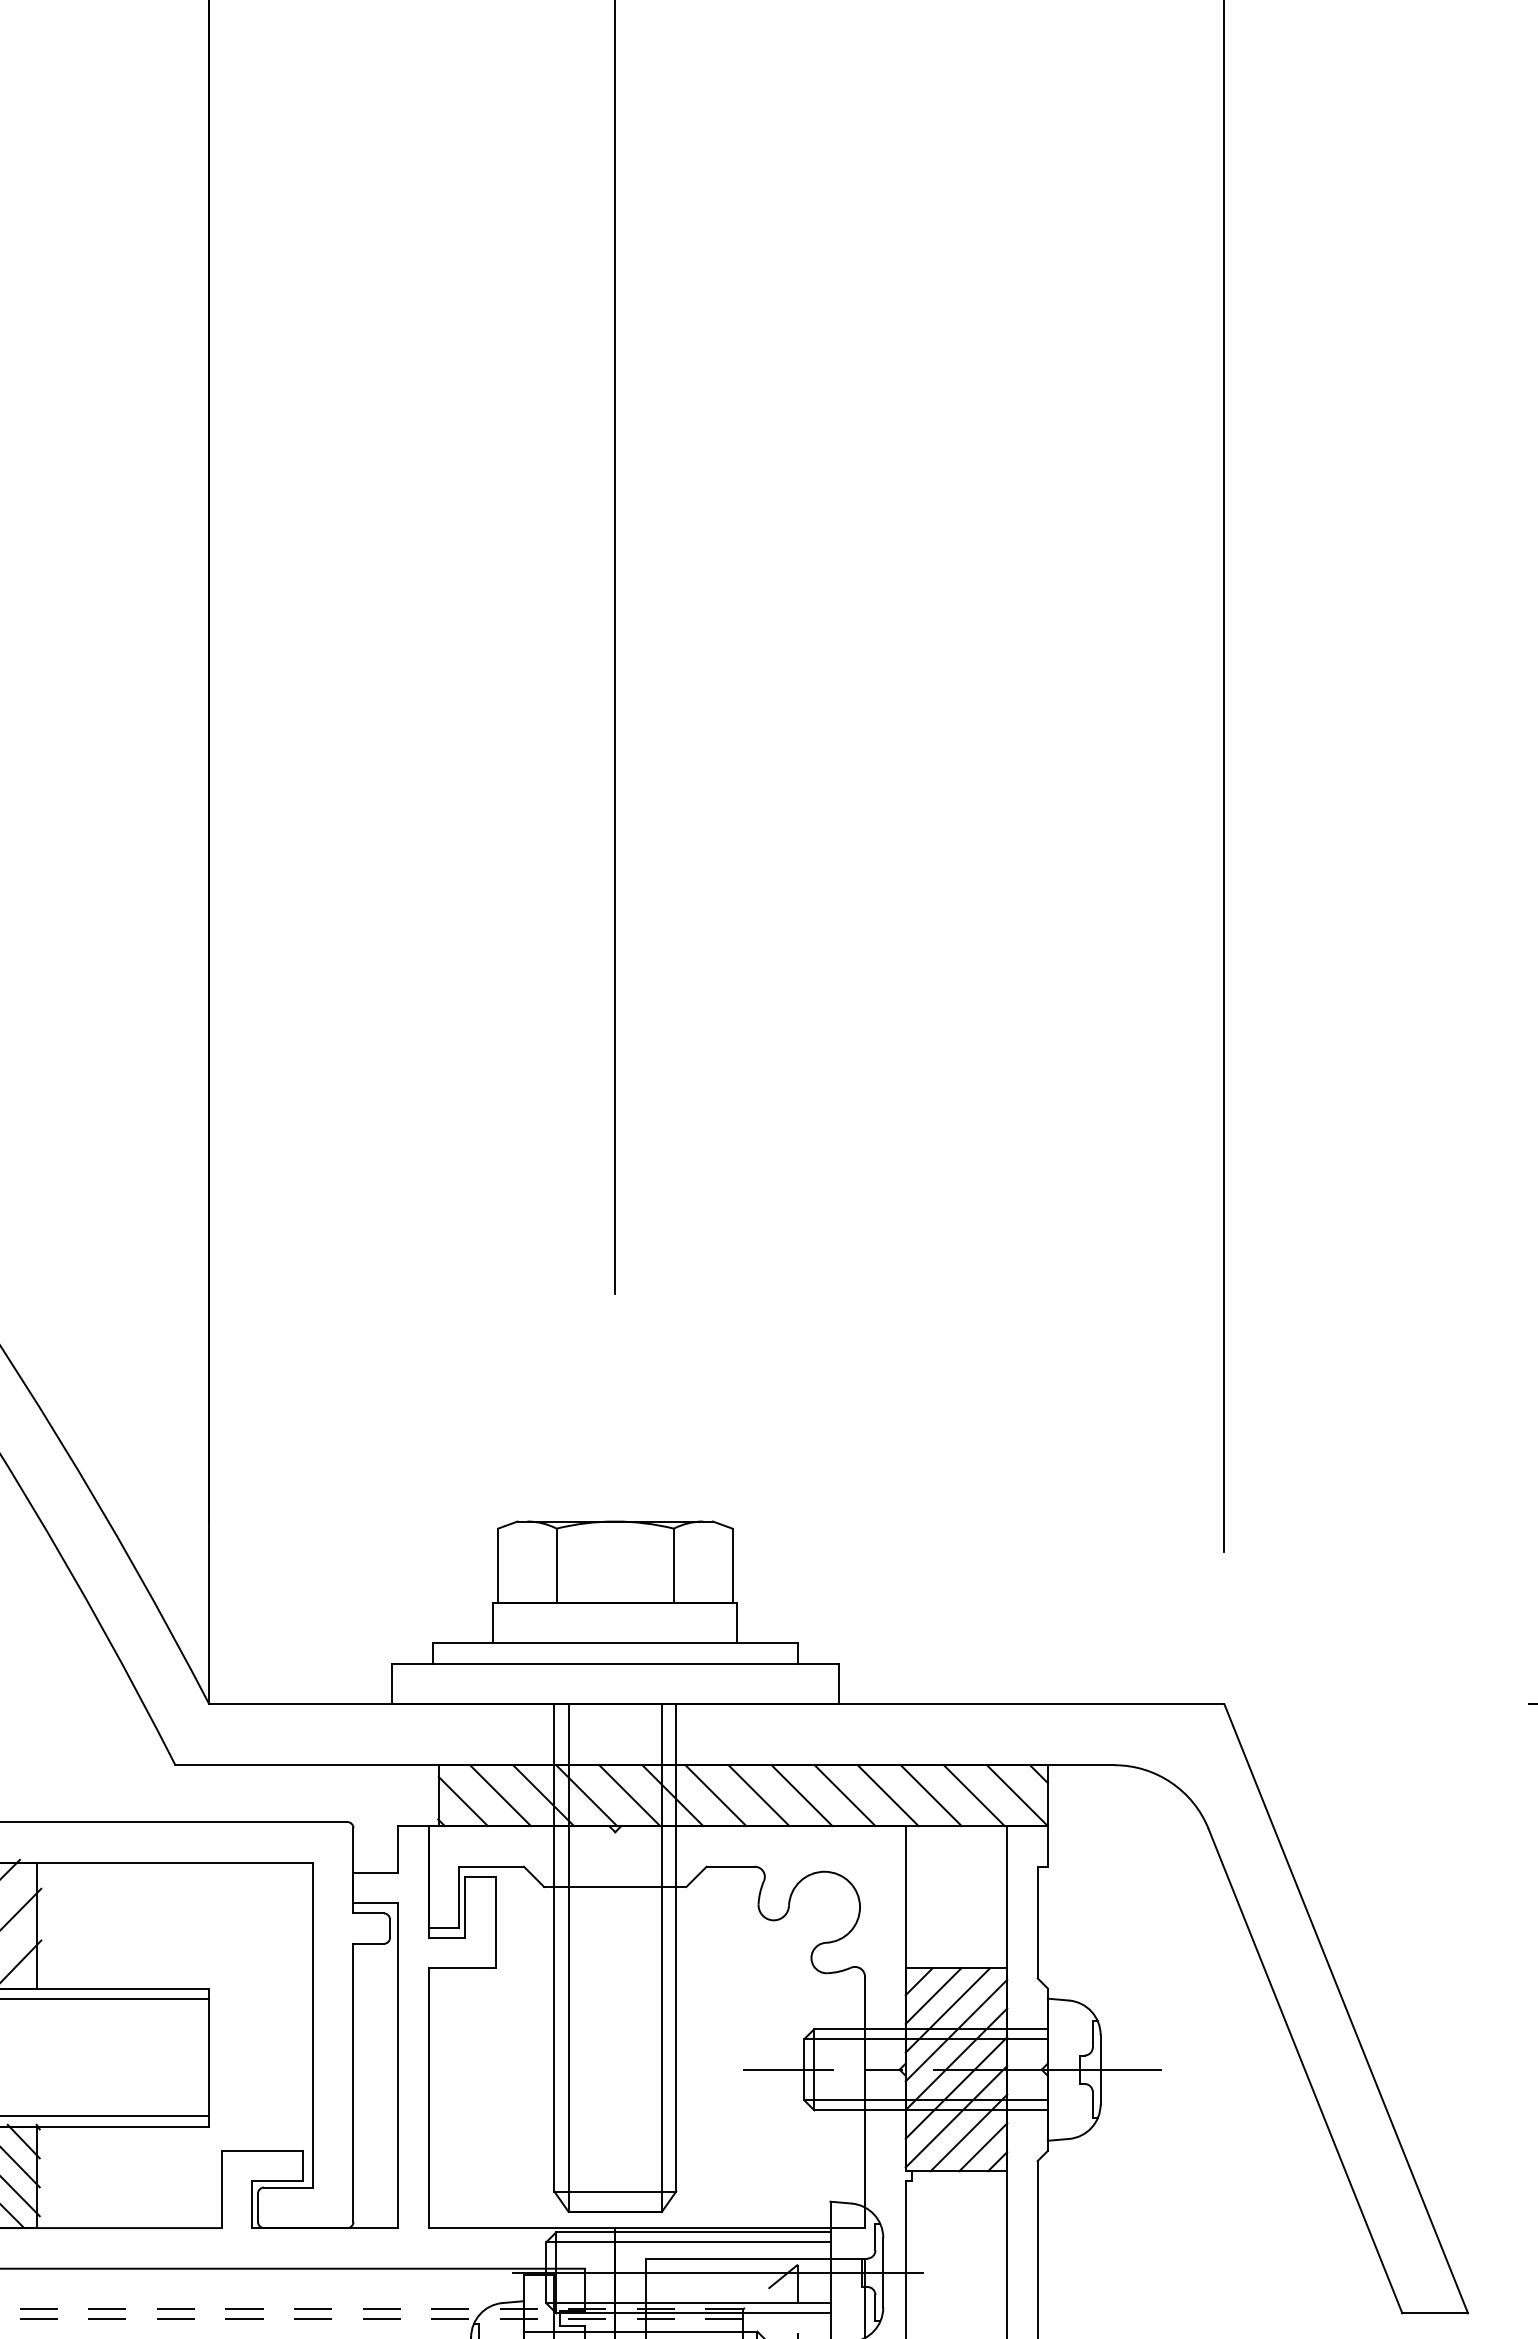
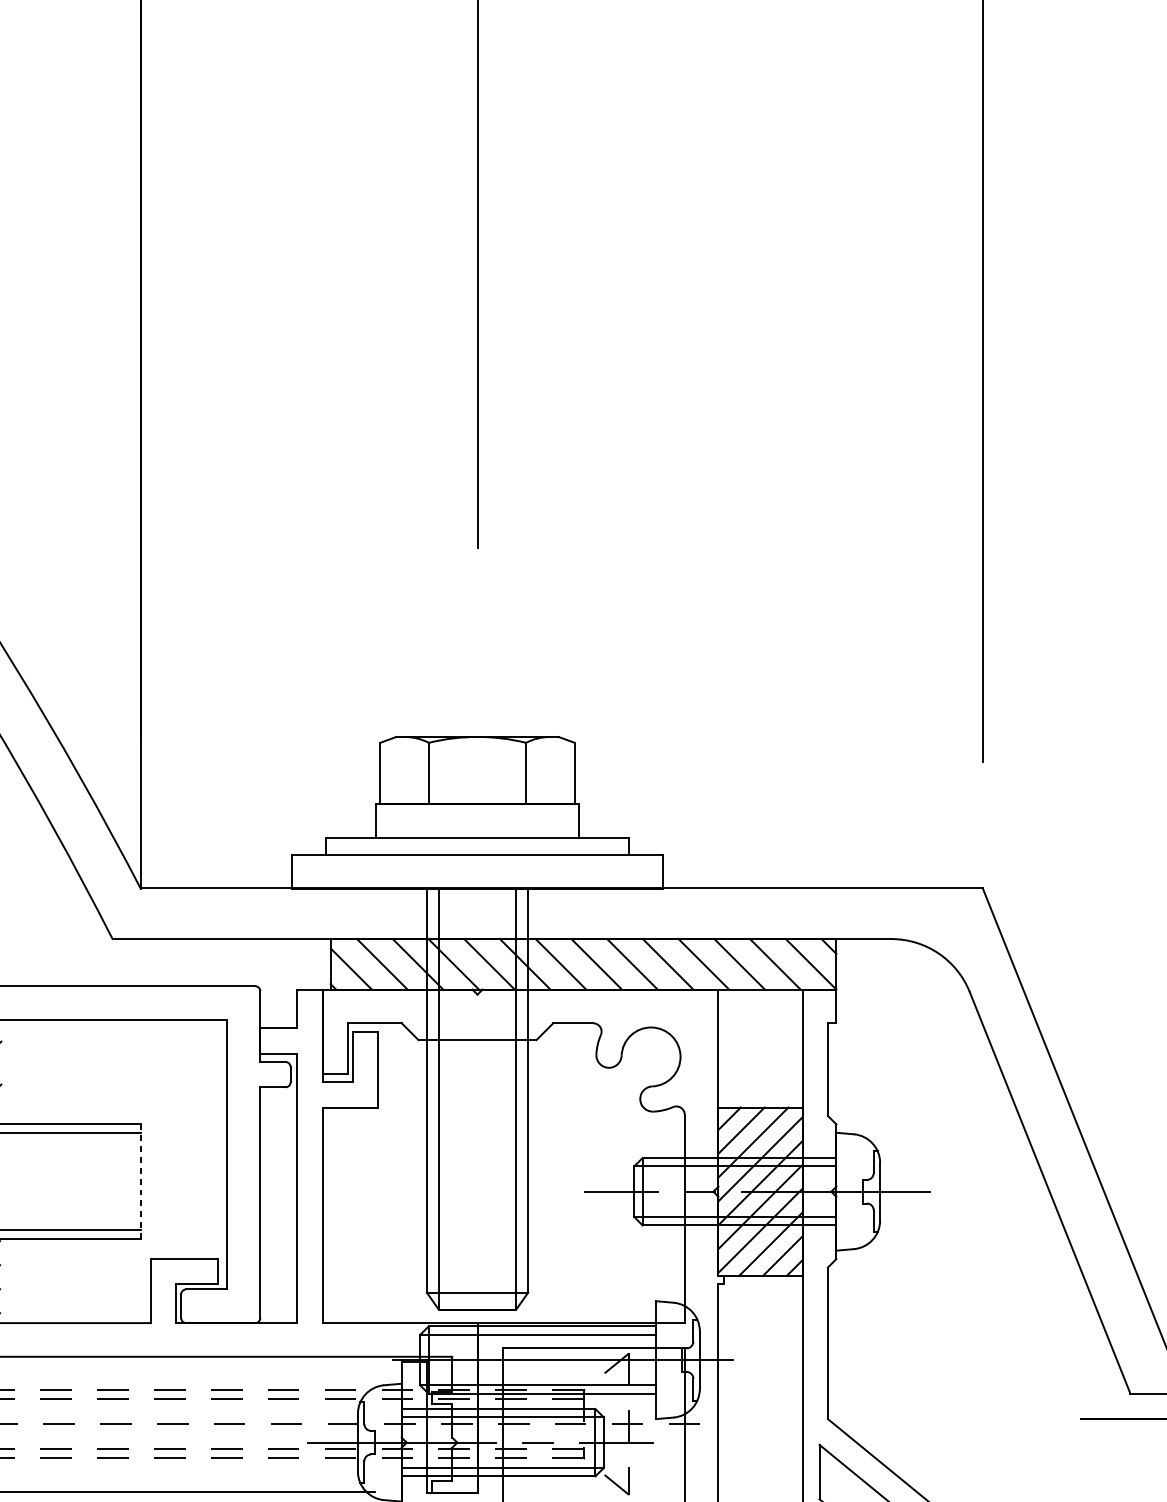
line: (209, 2057) -> (140, 1181), solid -> dashed

